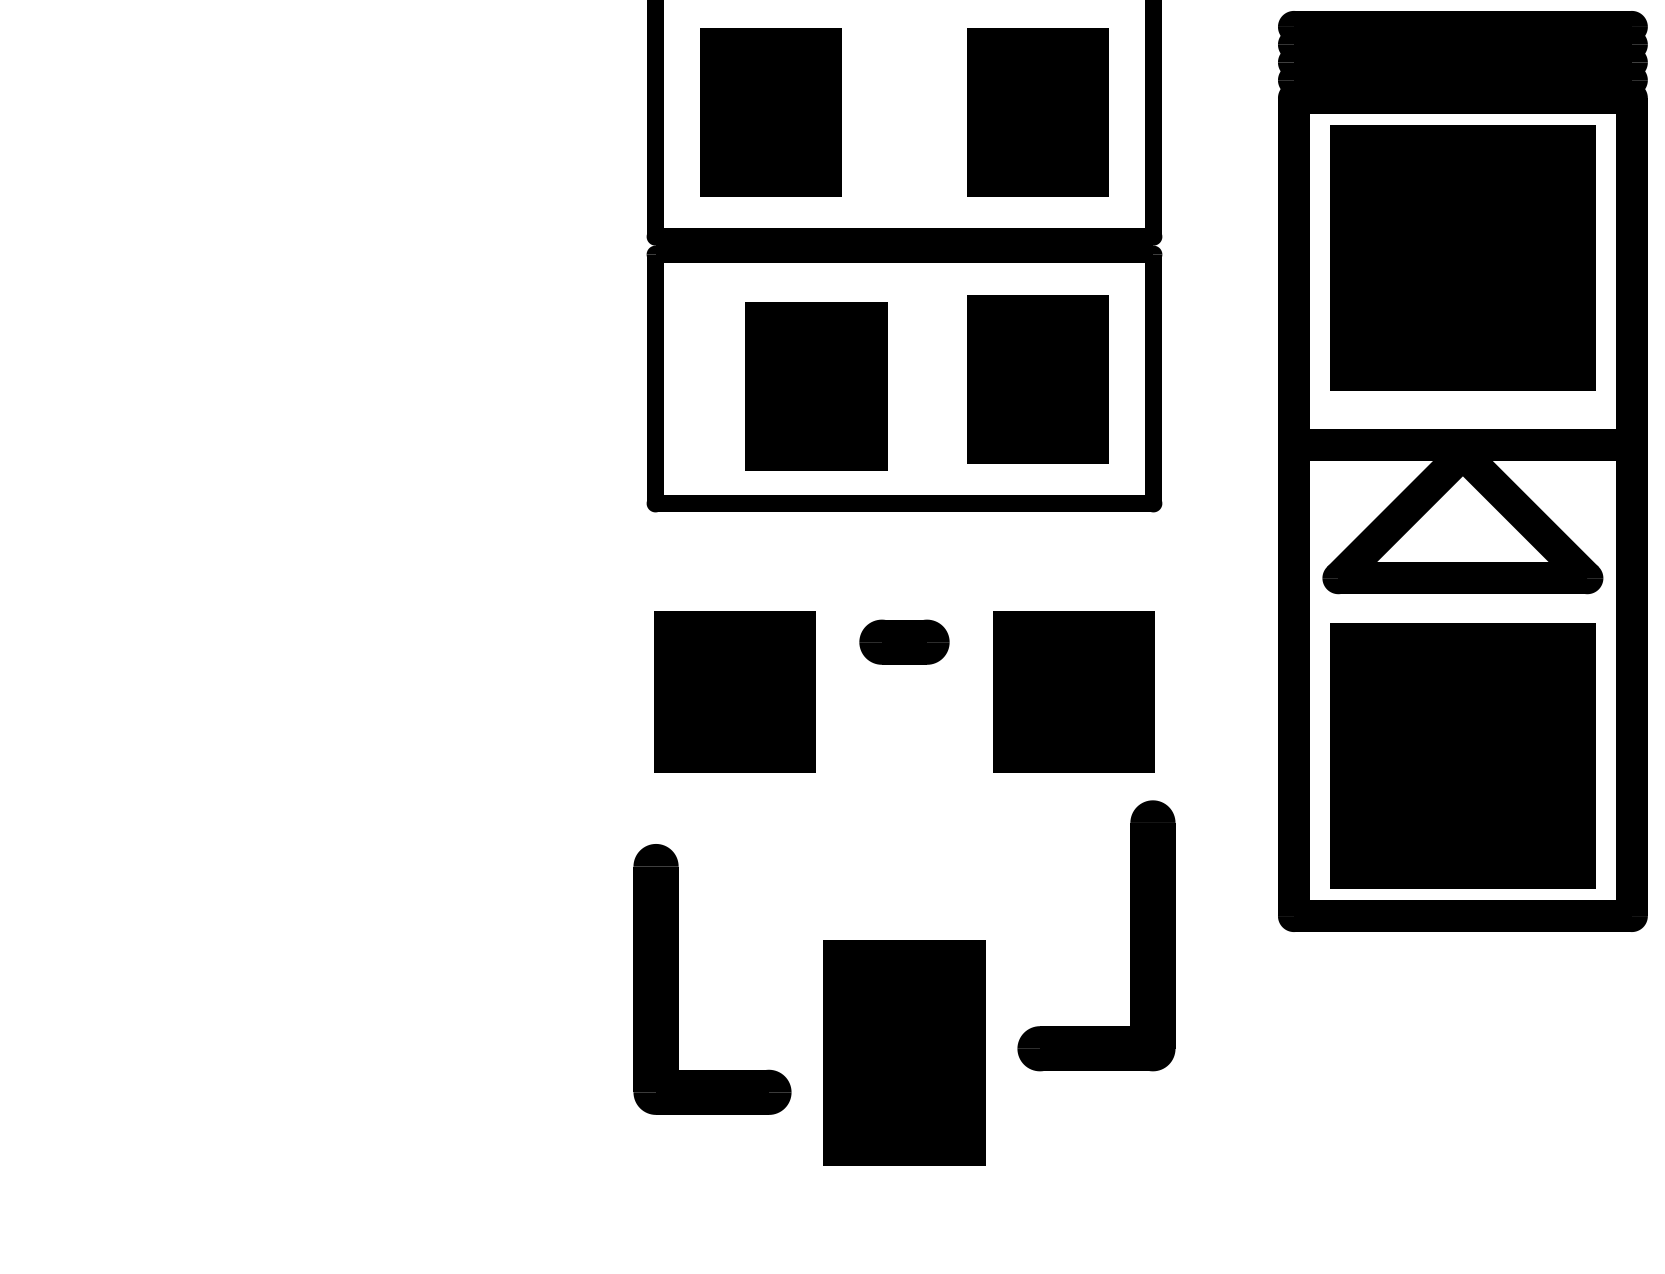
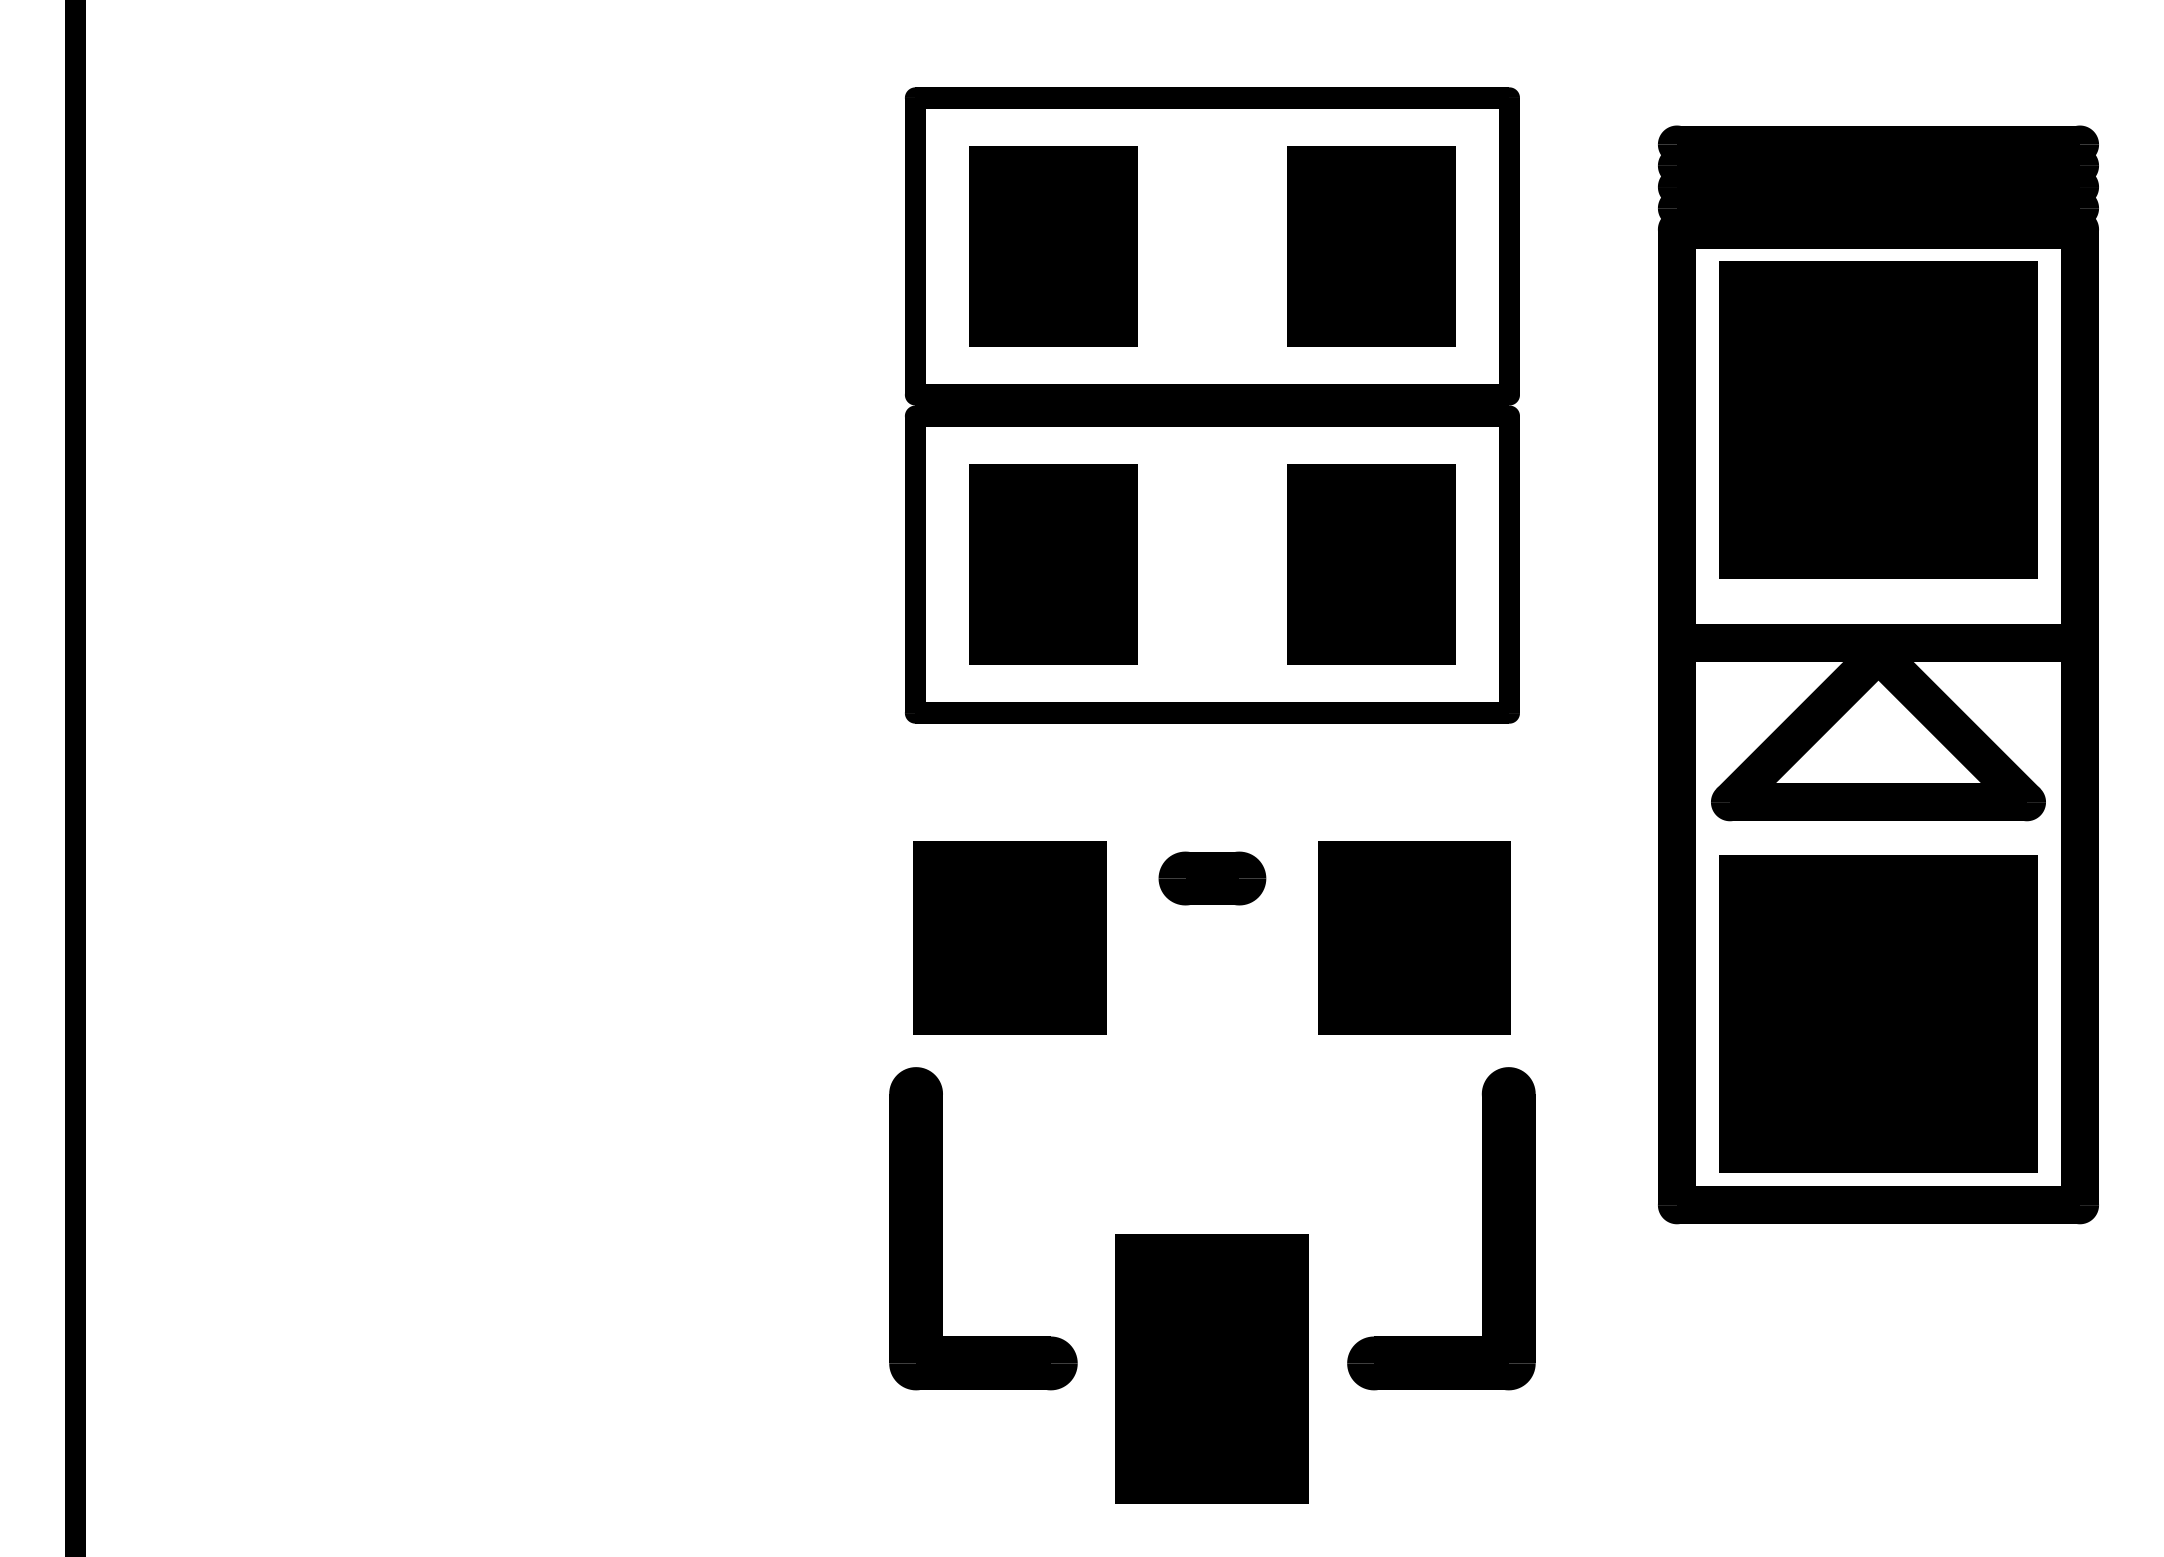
part: (816, 386) -> (1053, 564), moved
part: (678, 979) -> (942, 1228), moved

